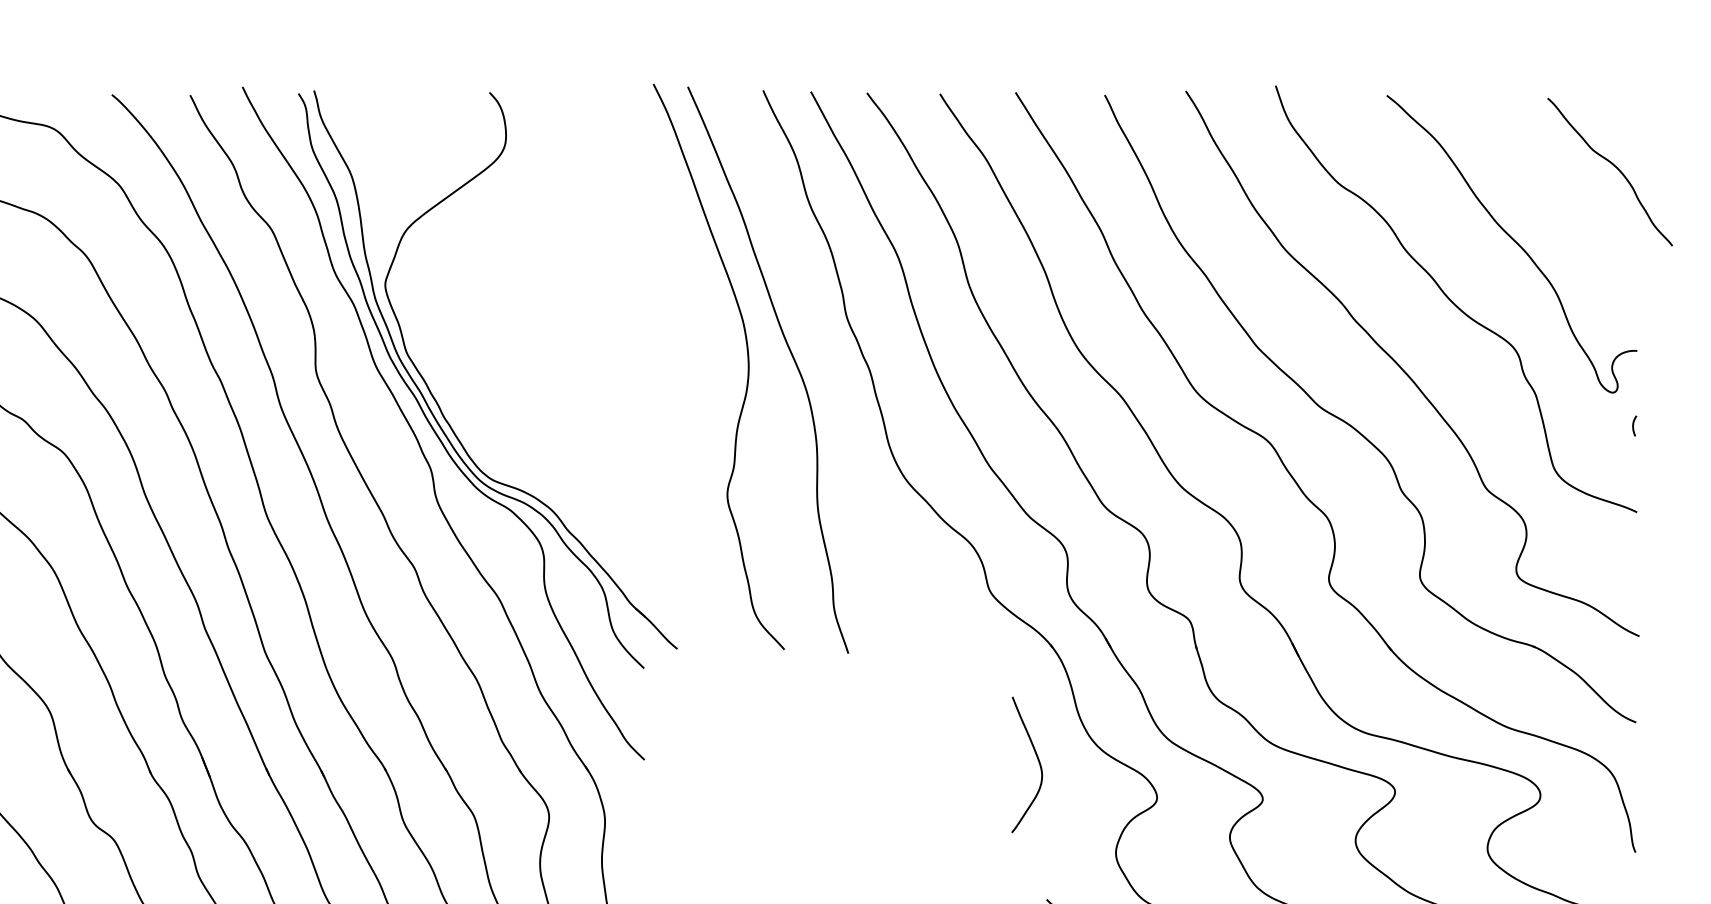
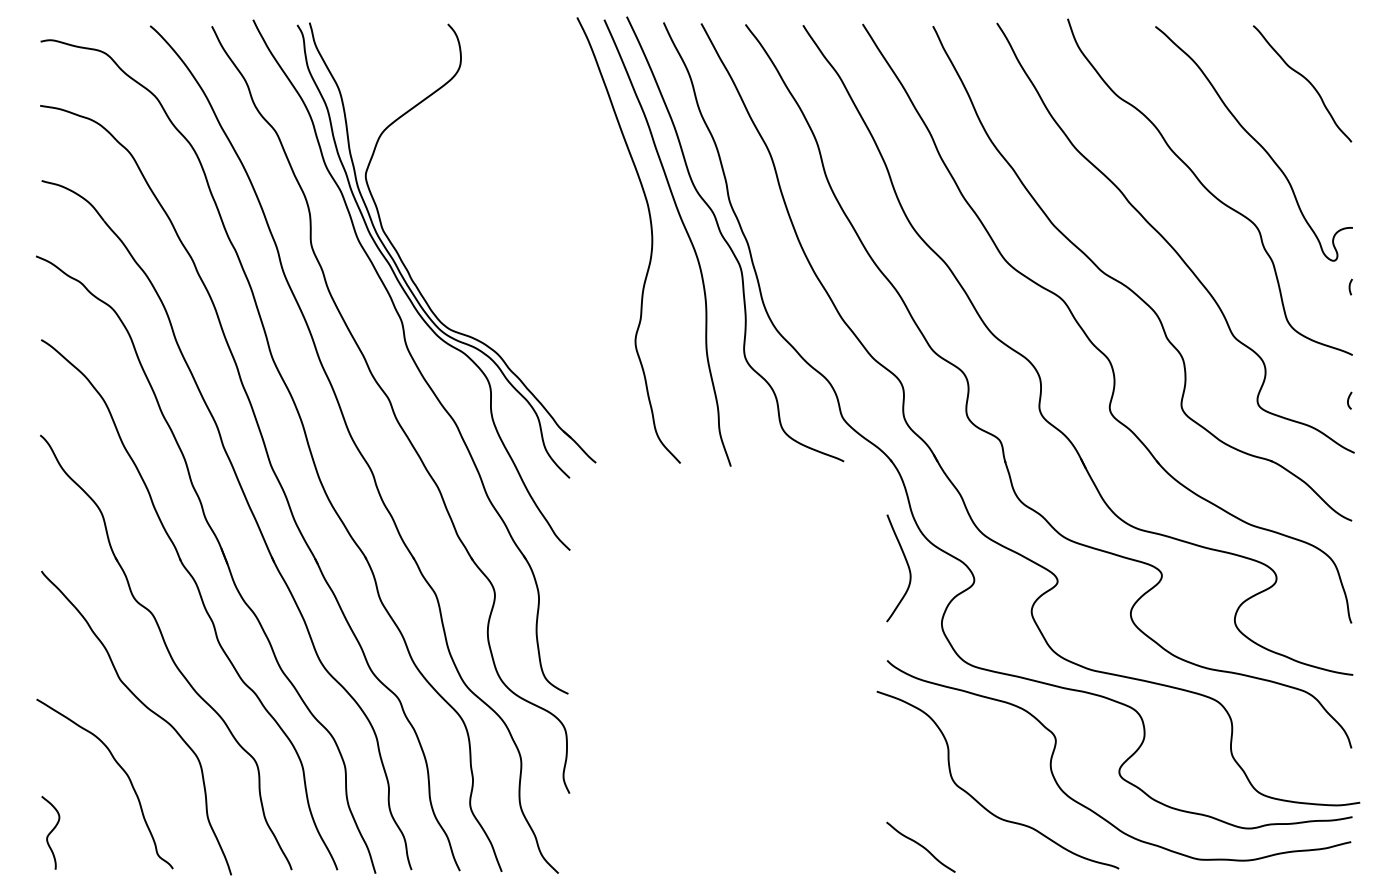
curve: (1613, 166) -> (1305, 79), moved
curve: (846, 371) -> (729, 244), added
curve: (1632, 568) -> (1349, 399), added
curve: (1038, 762) -> (907, 566), moved

